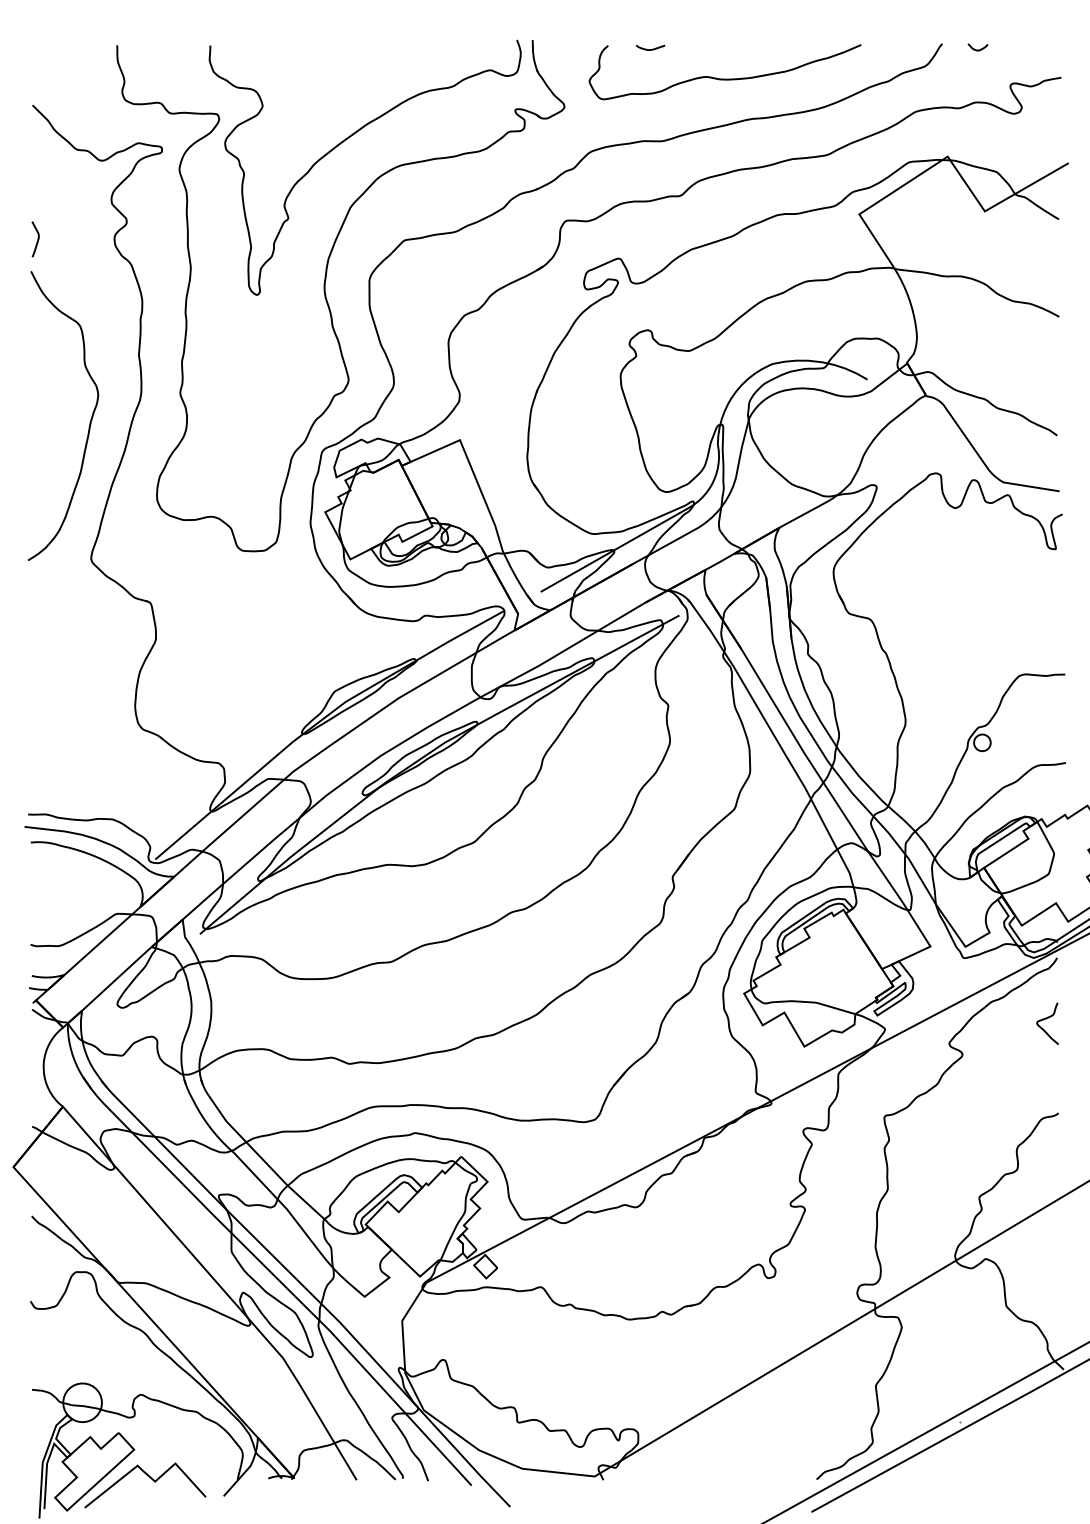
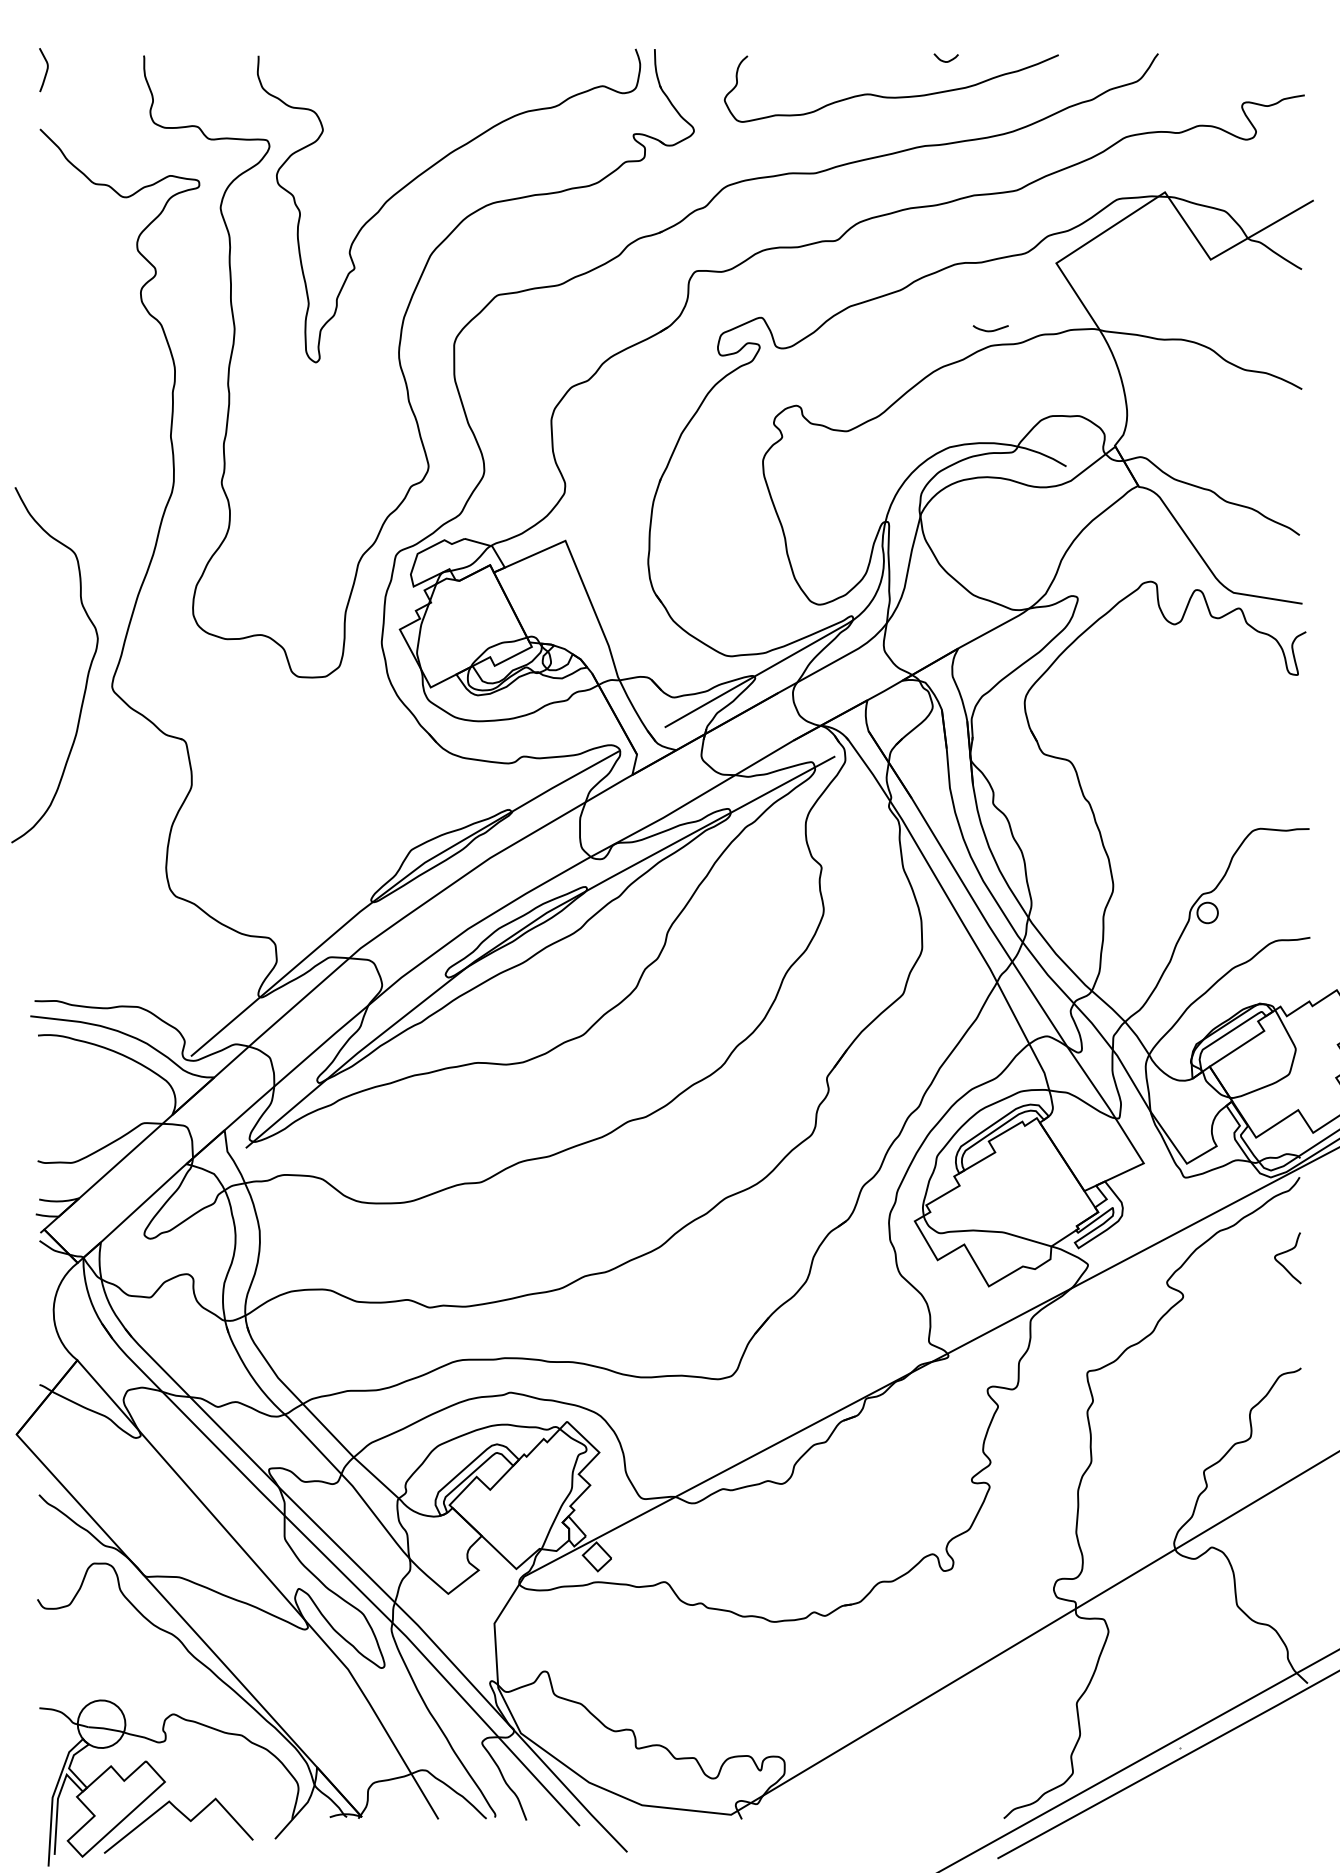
curve: (650, 49) -> (990, 330), moved
curve: (976, 49) -> (944, 60), moved
curve: (36, 241) -> (45, 72), moved
curve: (89, 421) -> (87, 672), moved

